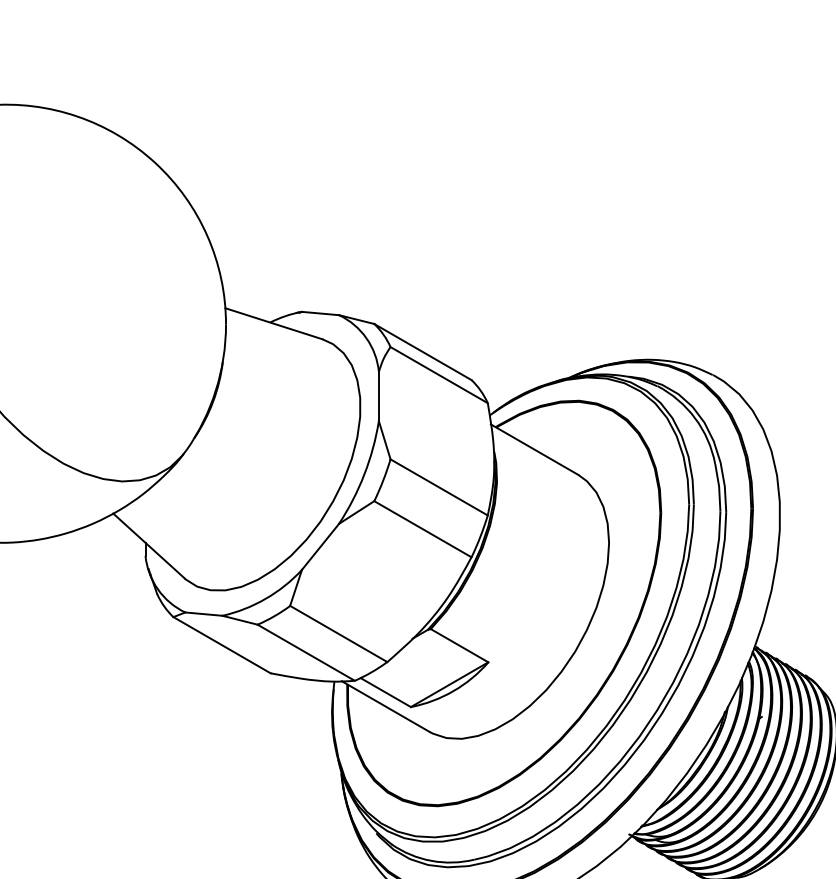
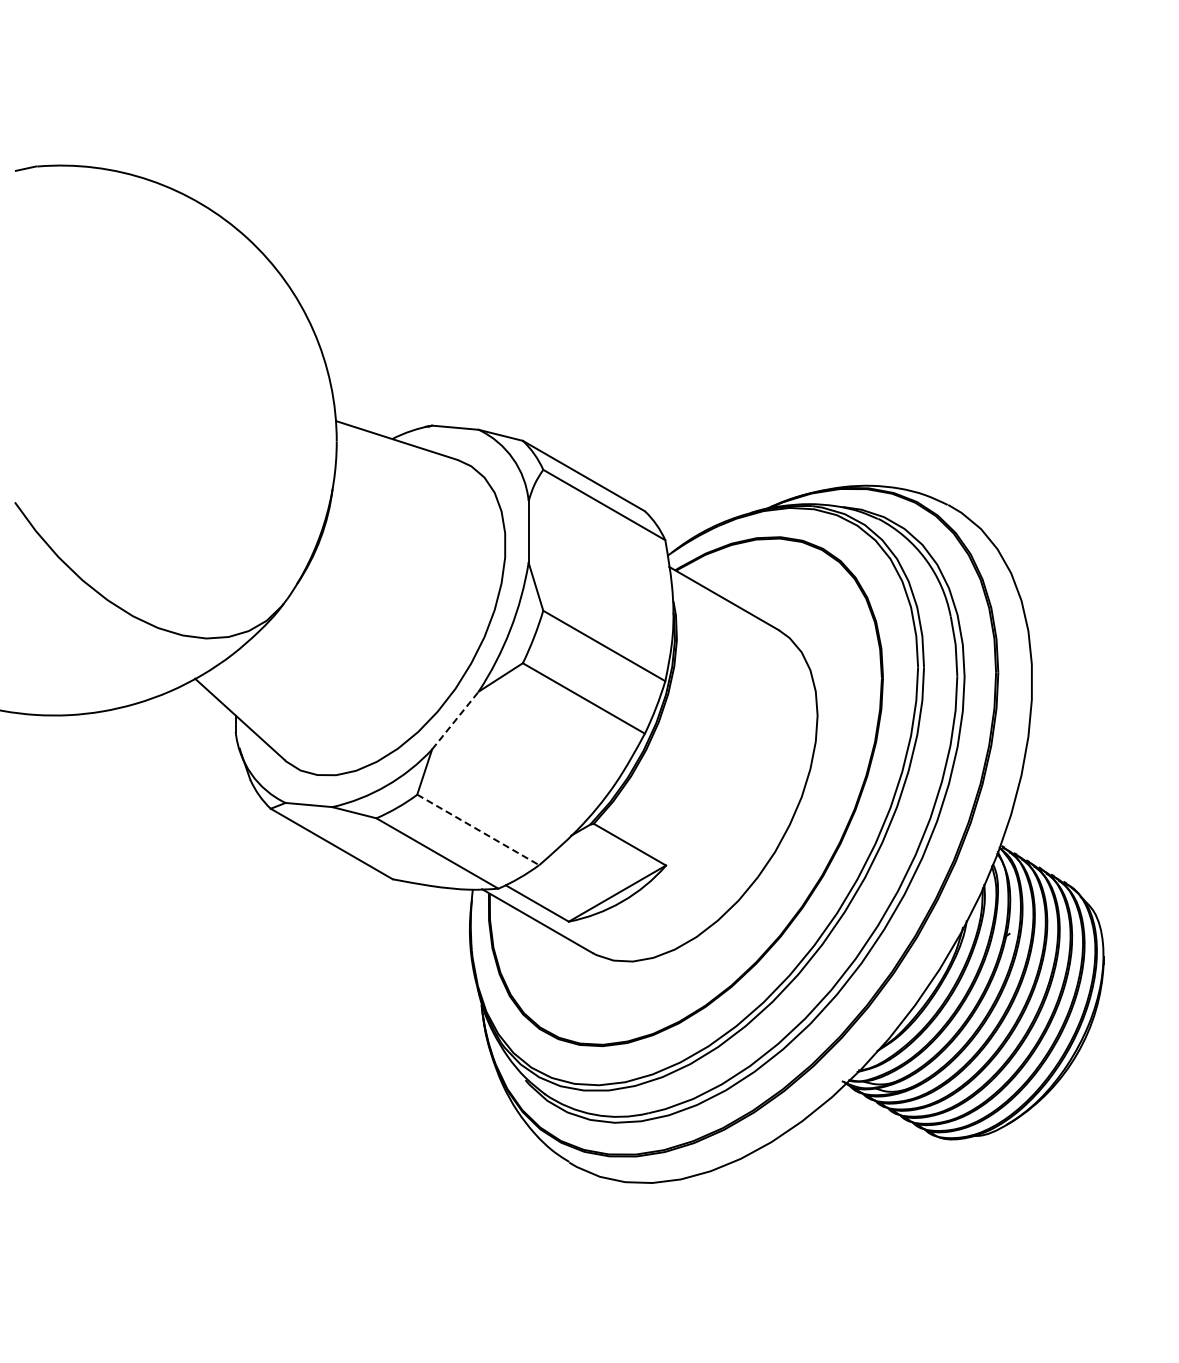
line: (320, 546) -> (455, 720), solid -> dashed
line: (338, 634) -> (478, 830), solid -> dashed

